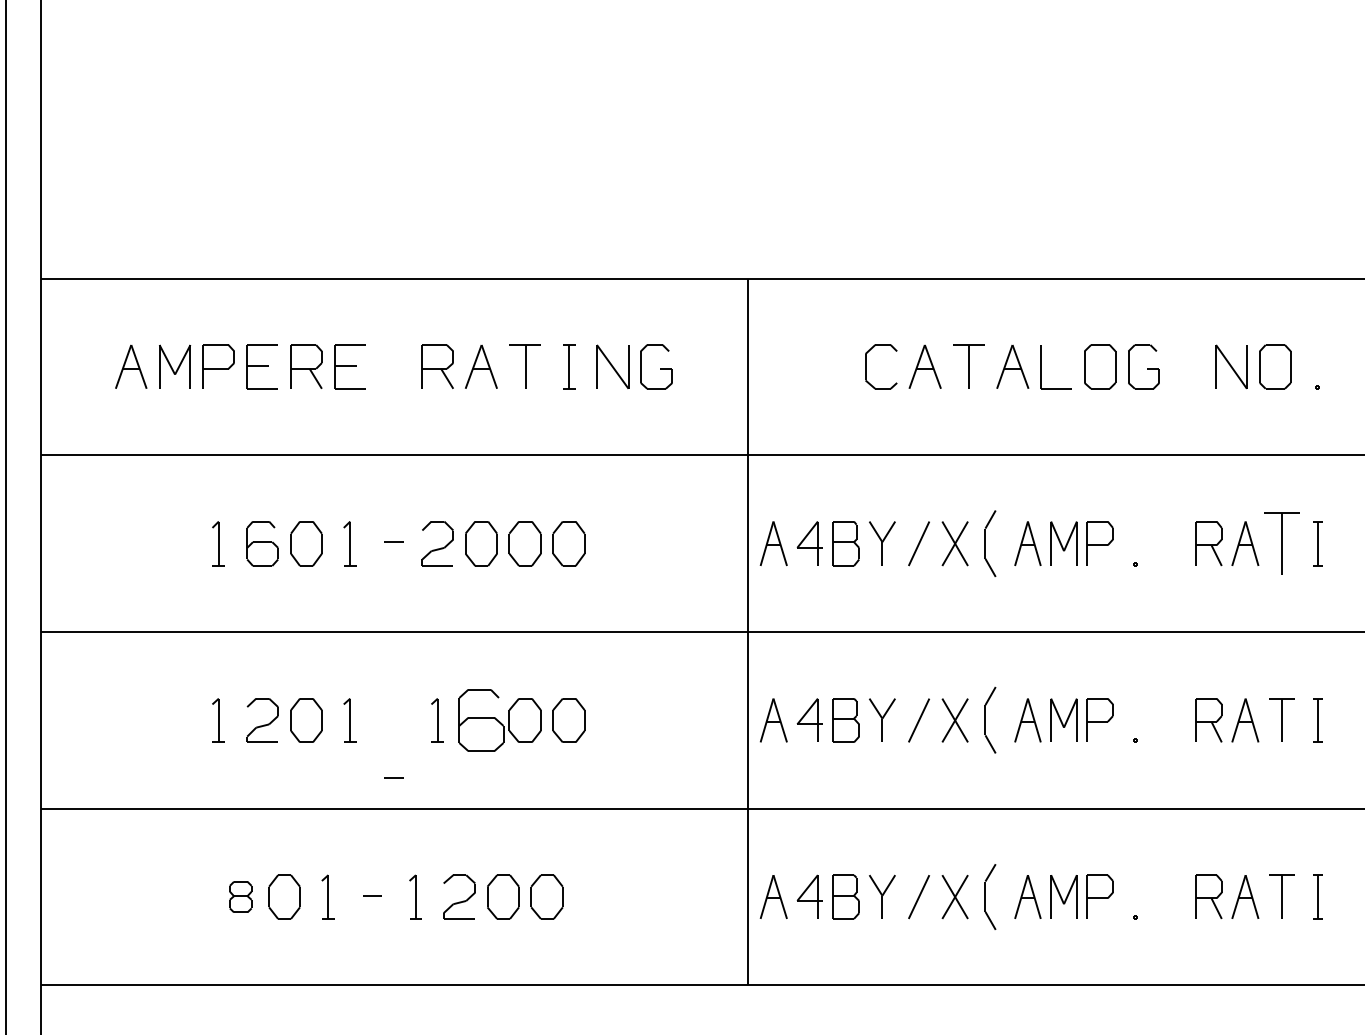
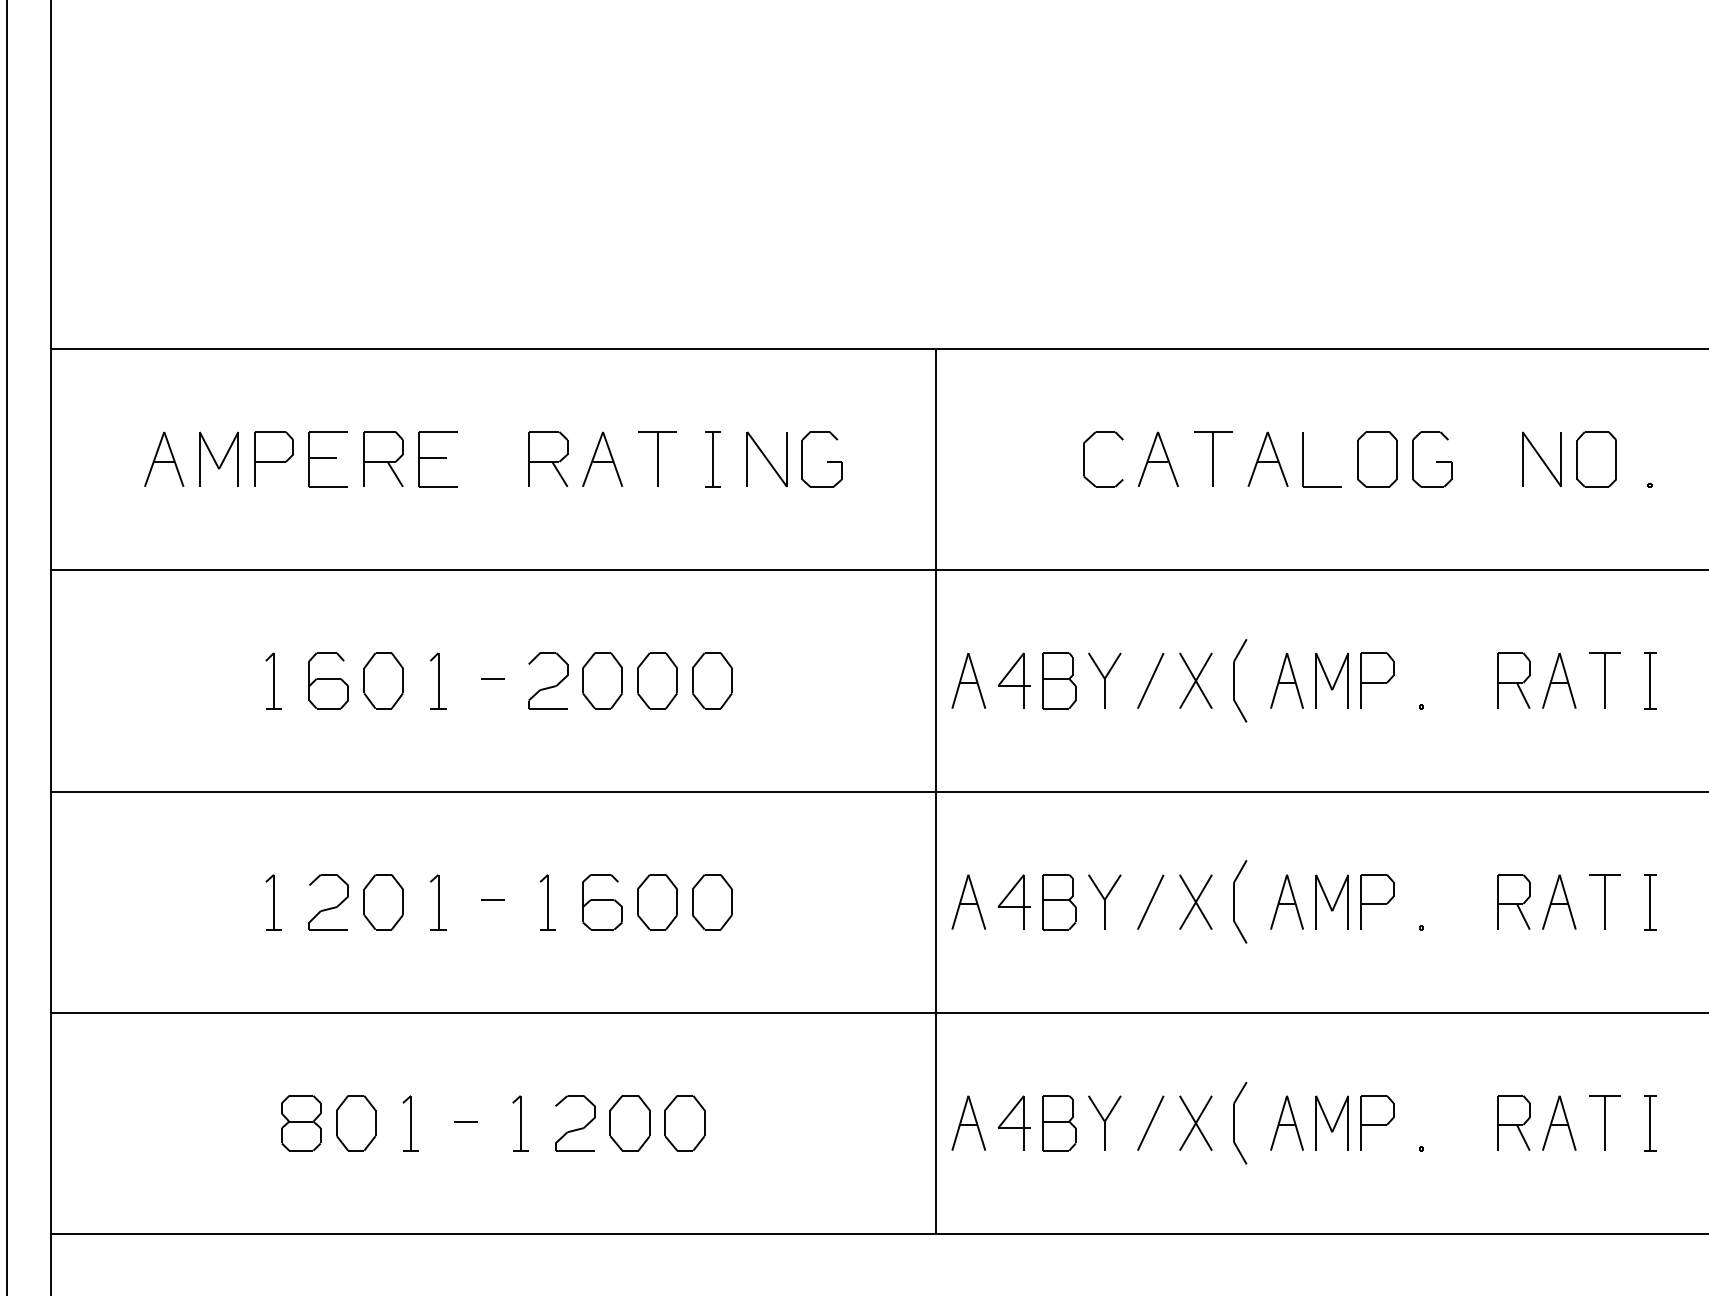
part: (1281, 543) -> (1604, 680), size x0.71
part: (481, 720) -> (602, 902), size x0.71
line: (393, 777) -> (492, 899), moved
part: (240, 897) -> (301, 1123), size x1.43

